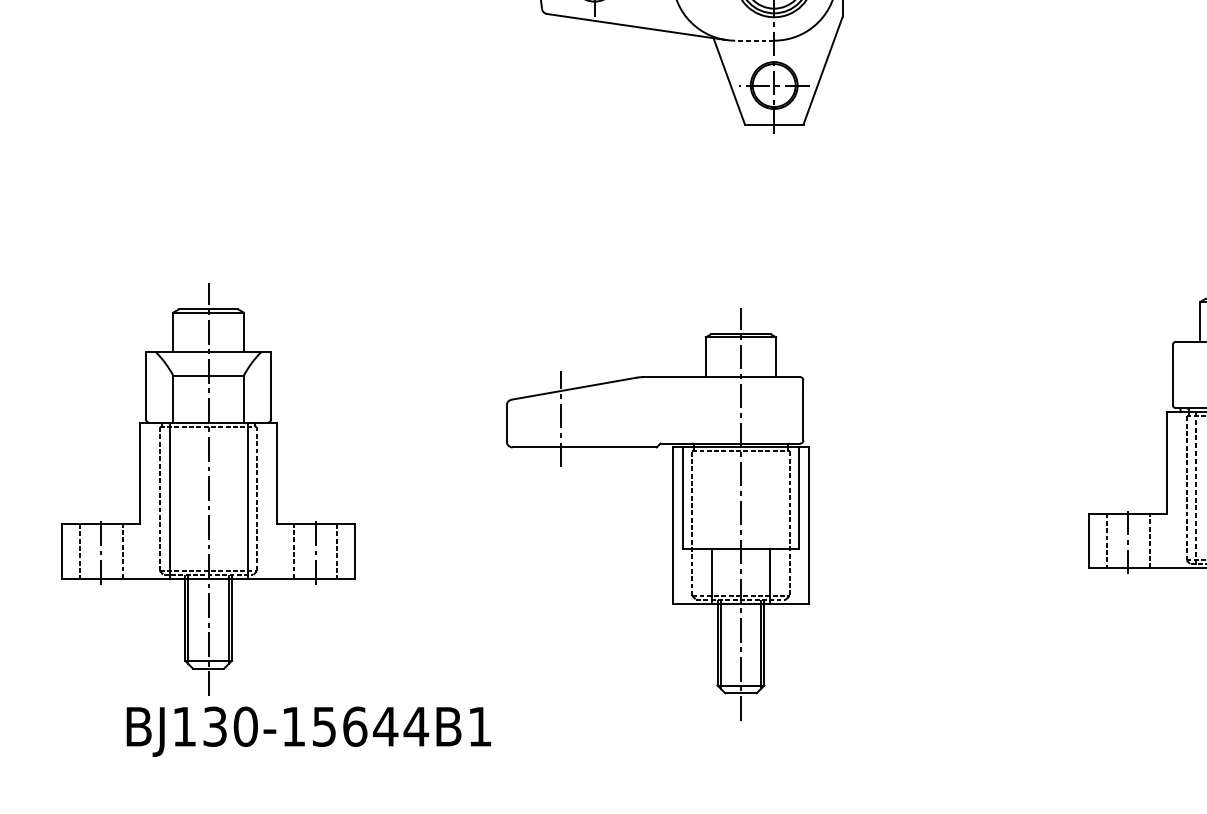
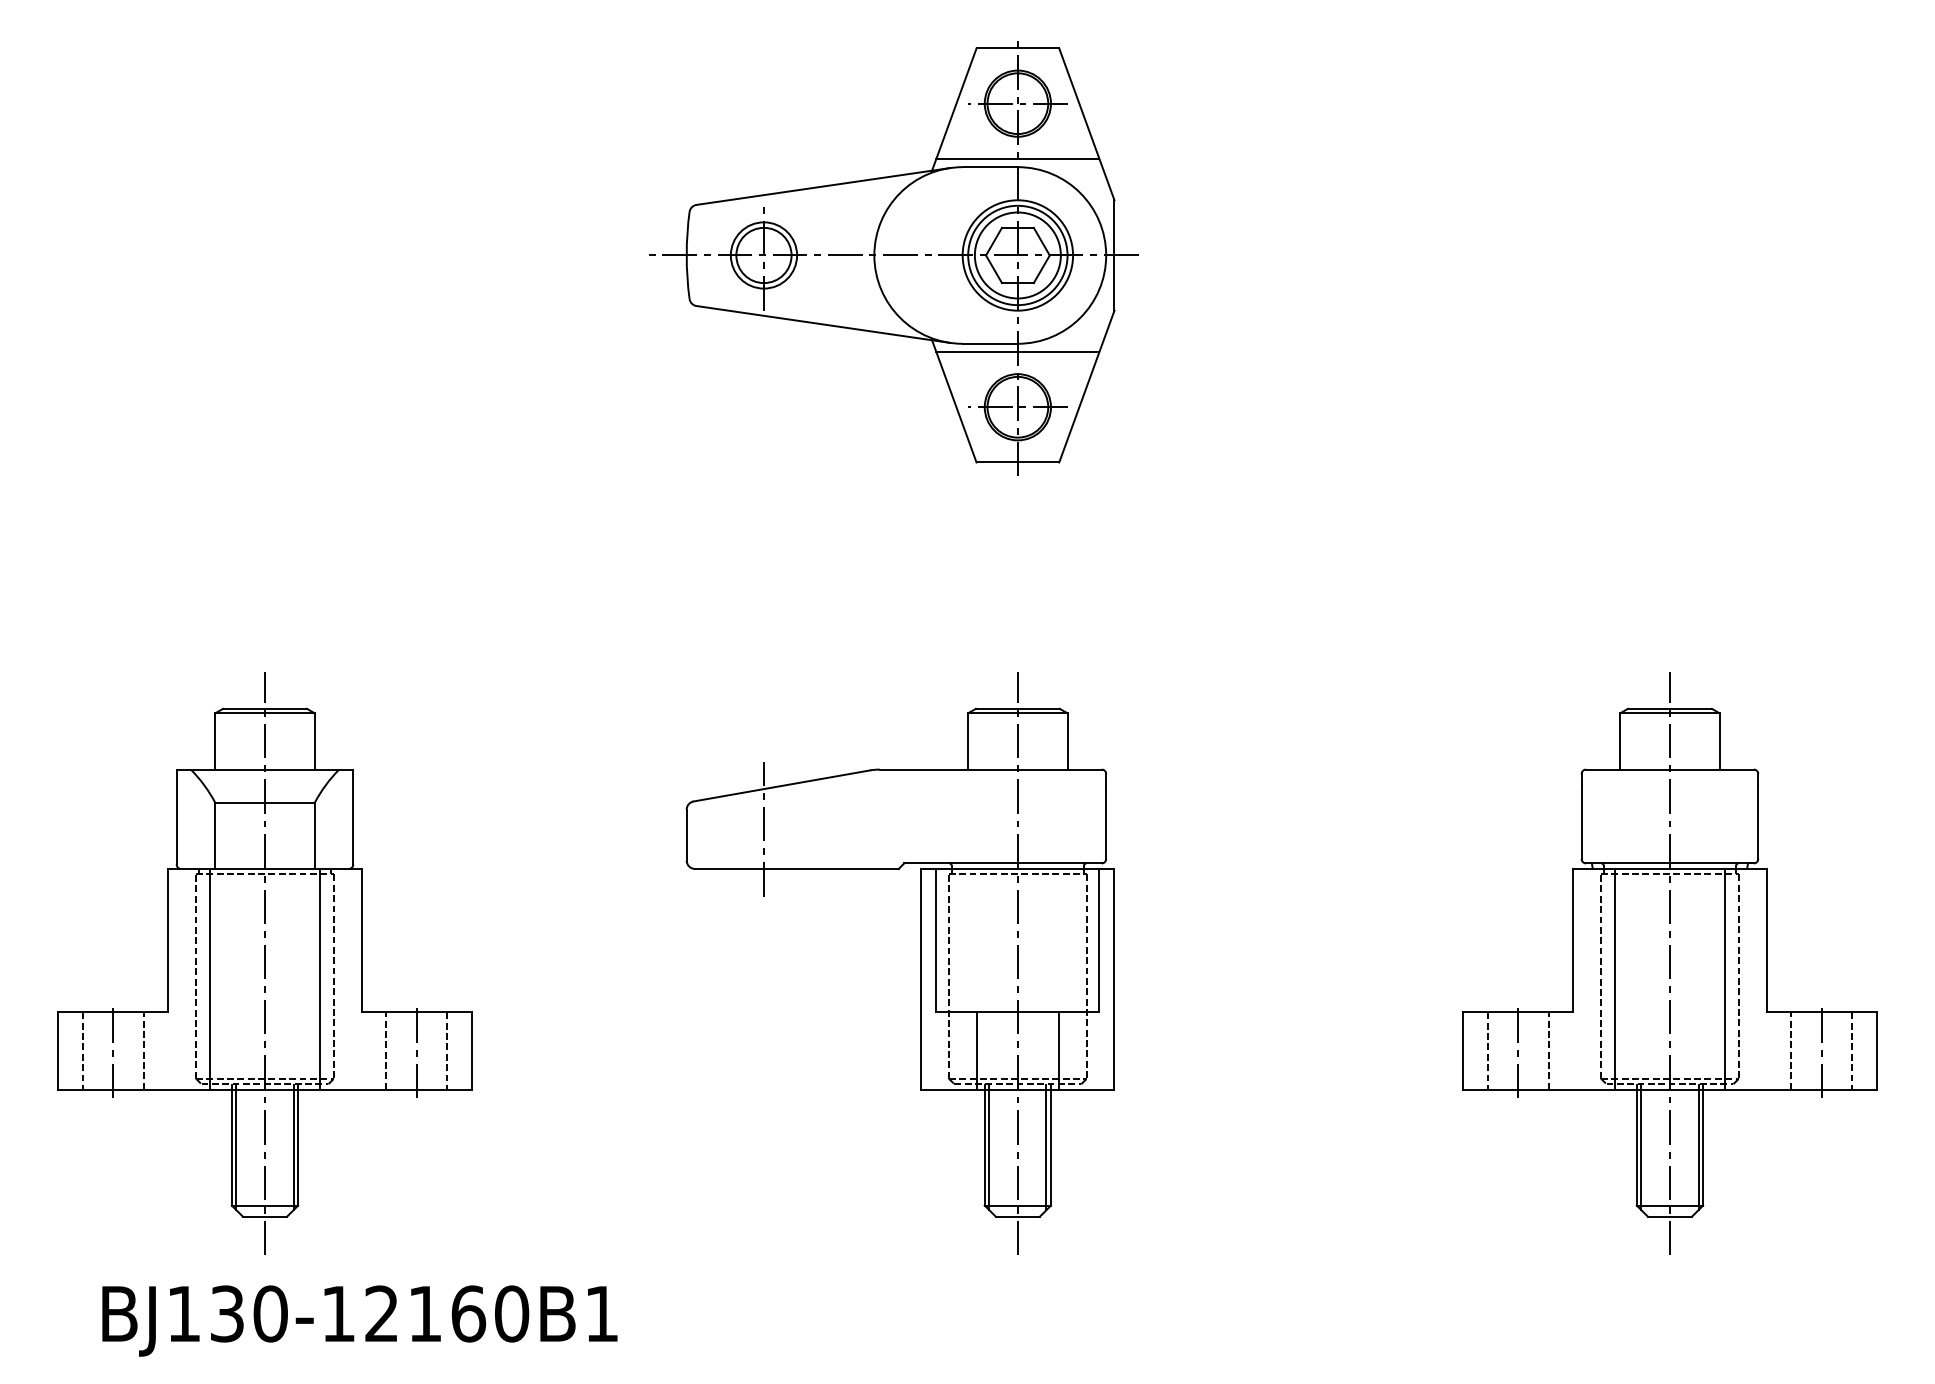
line: (754, 40) -> (990, 343), dashed -> solid
line: (773, 46) -> (1017, 352), added
part: (208, 489) -> (264, 963), moved
line: (1196, 490) -> (1614, 979), dashed -> solid
part: (672, 514) -> (920, 963), moved
text: (370, 726) -> (447, 1313), BJ130-15644B1 -> BJ130-12160B1

